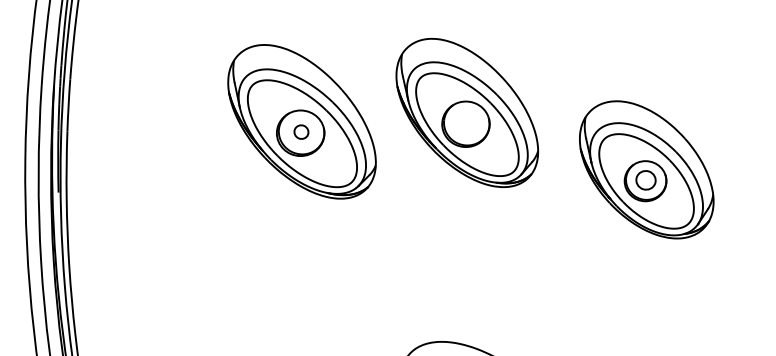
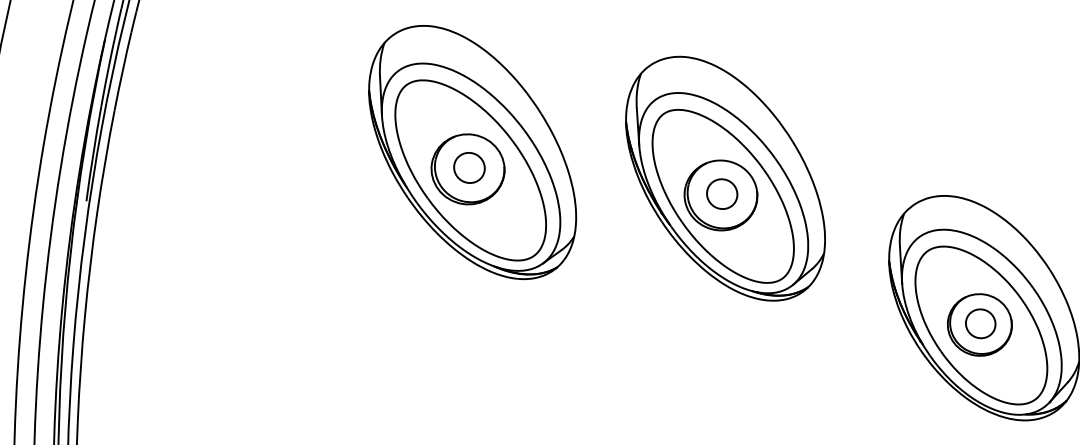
part: (466, 122) -> (722, 192), added
part: (301, 131) -> (469, 166), size x1.43

